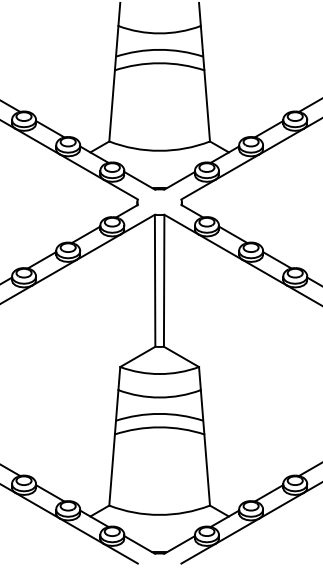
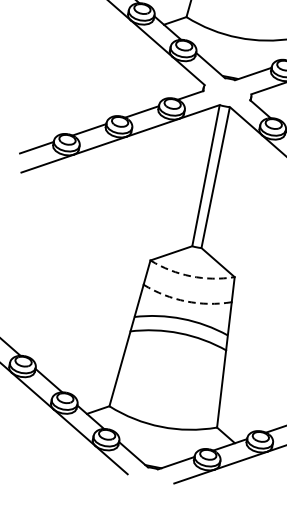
arc: (159, 374) -> (190, 276), solid -> dashed
arc: (159, 397) -> (185, 301), solid -> dashed

